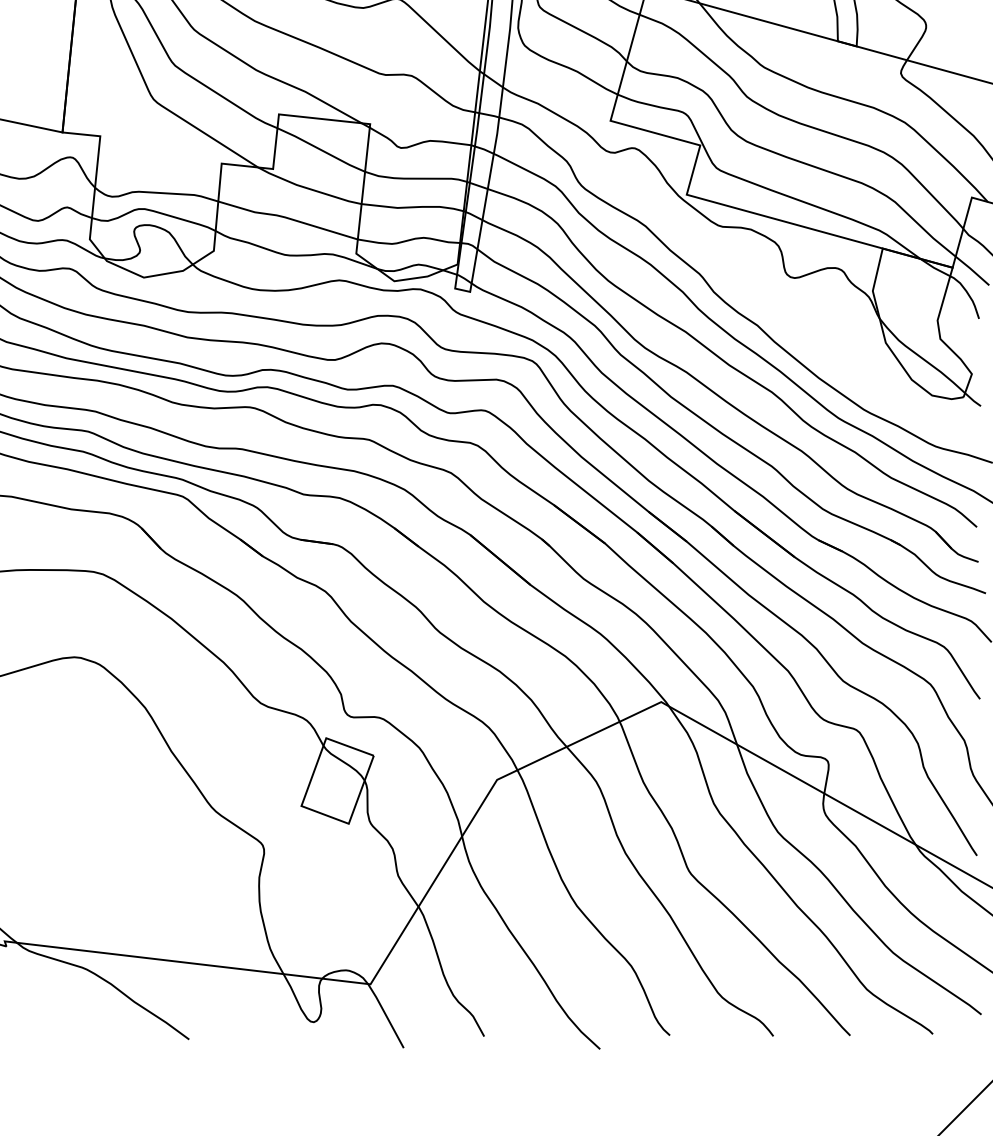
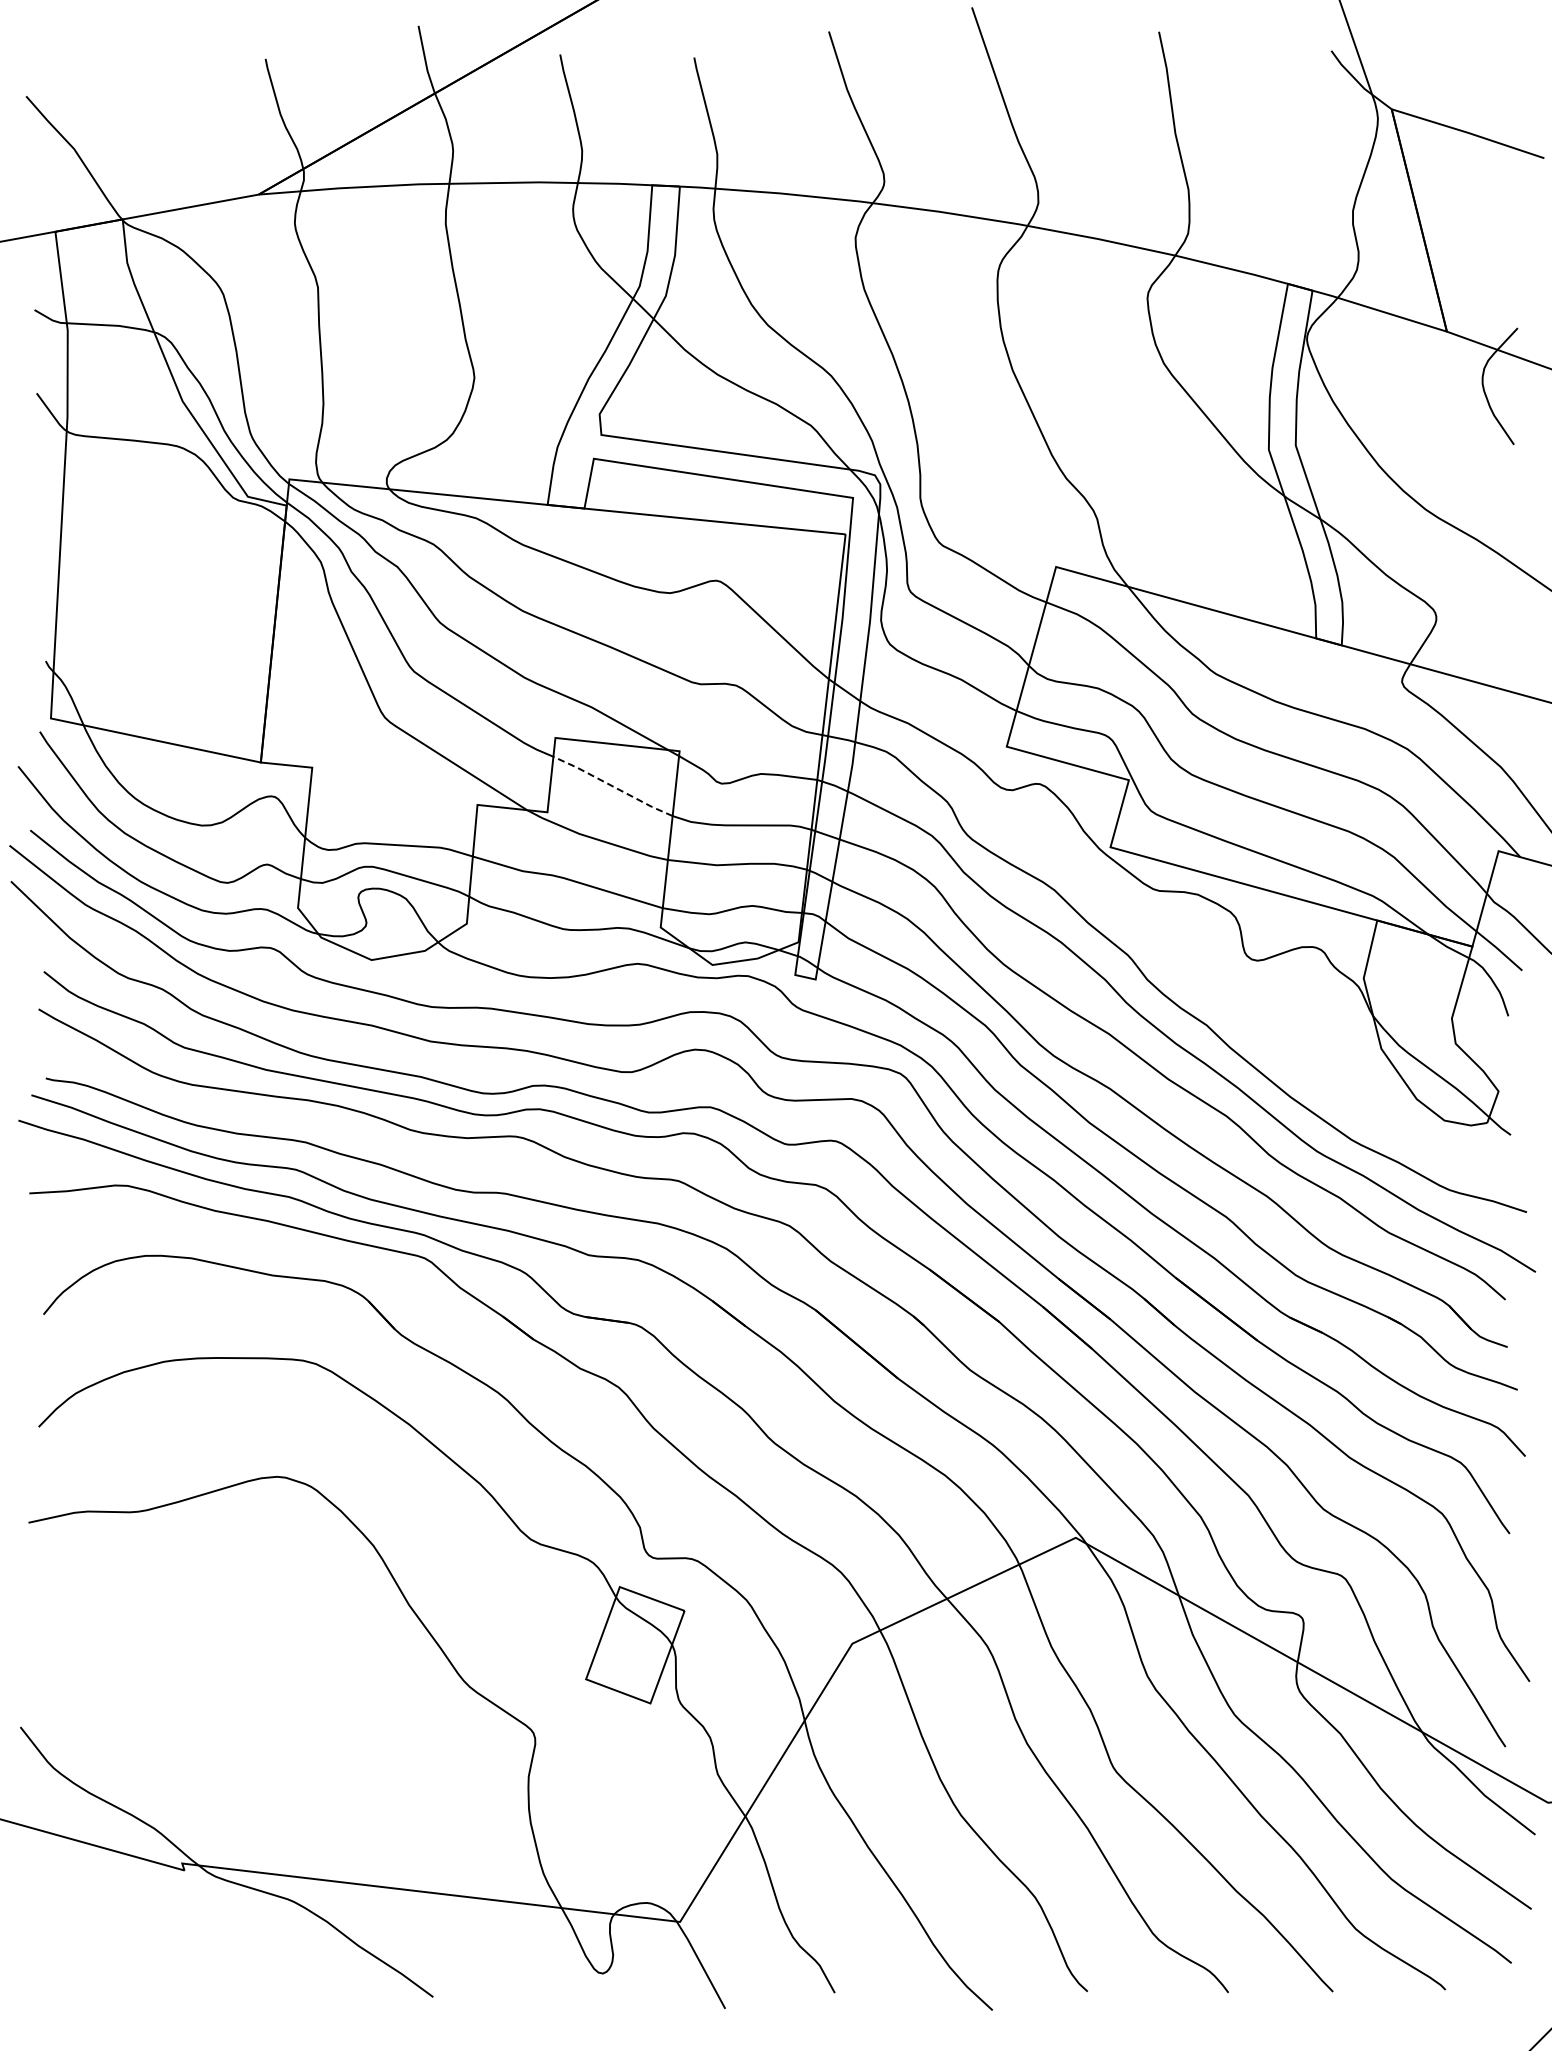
line: (320, 150) -> (612, 786), solid -> dashed

